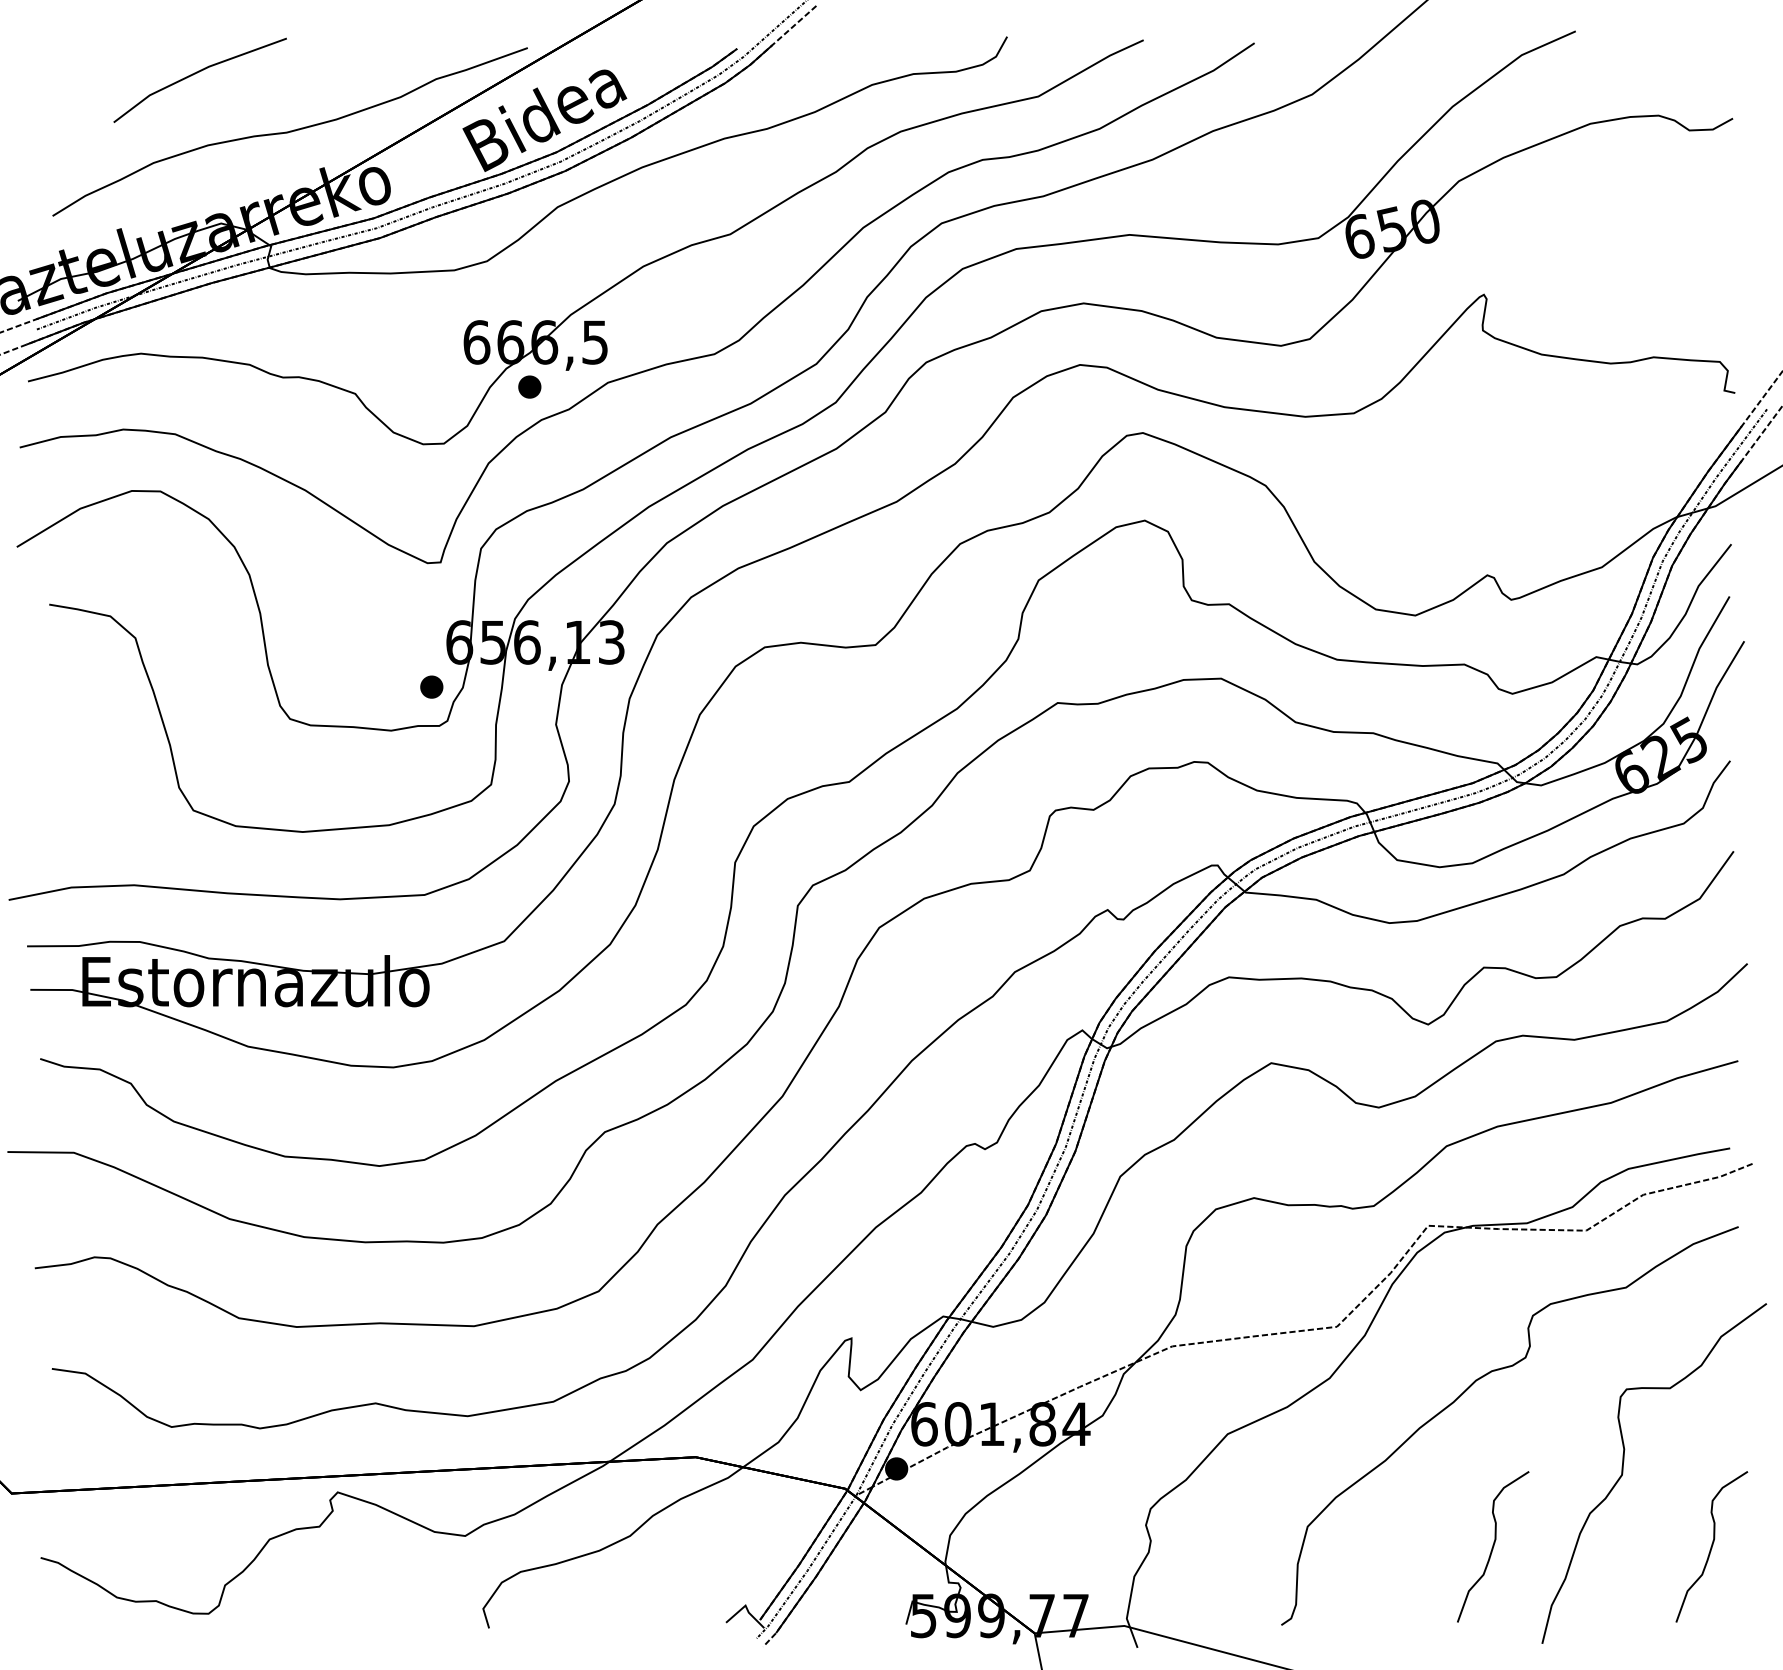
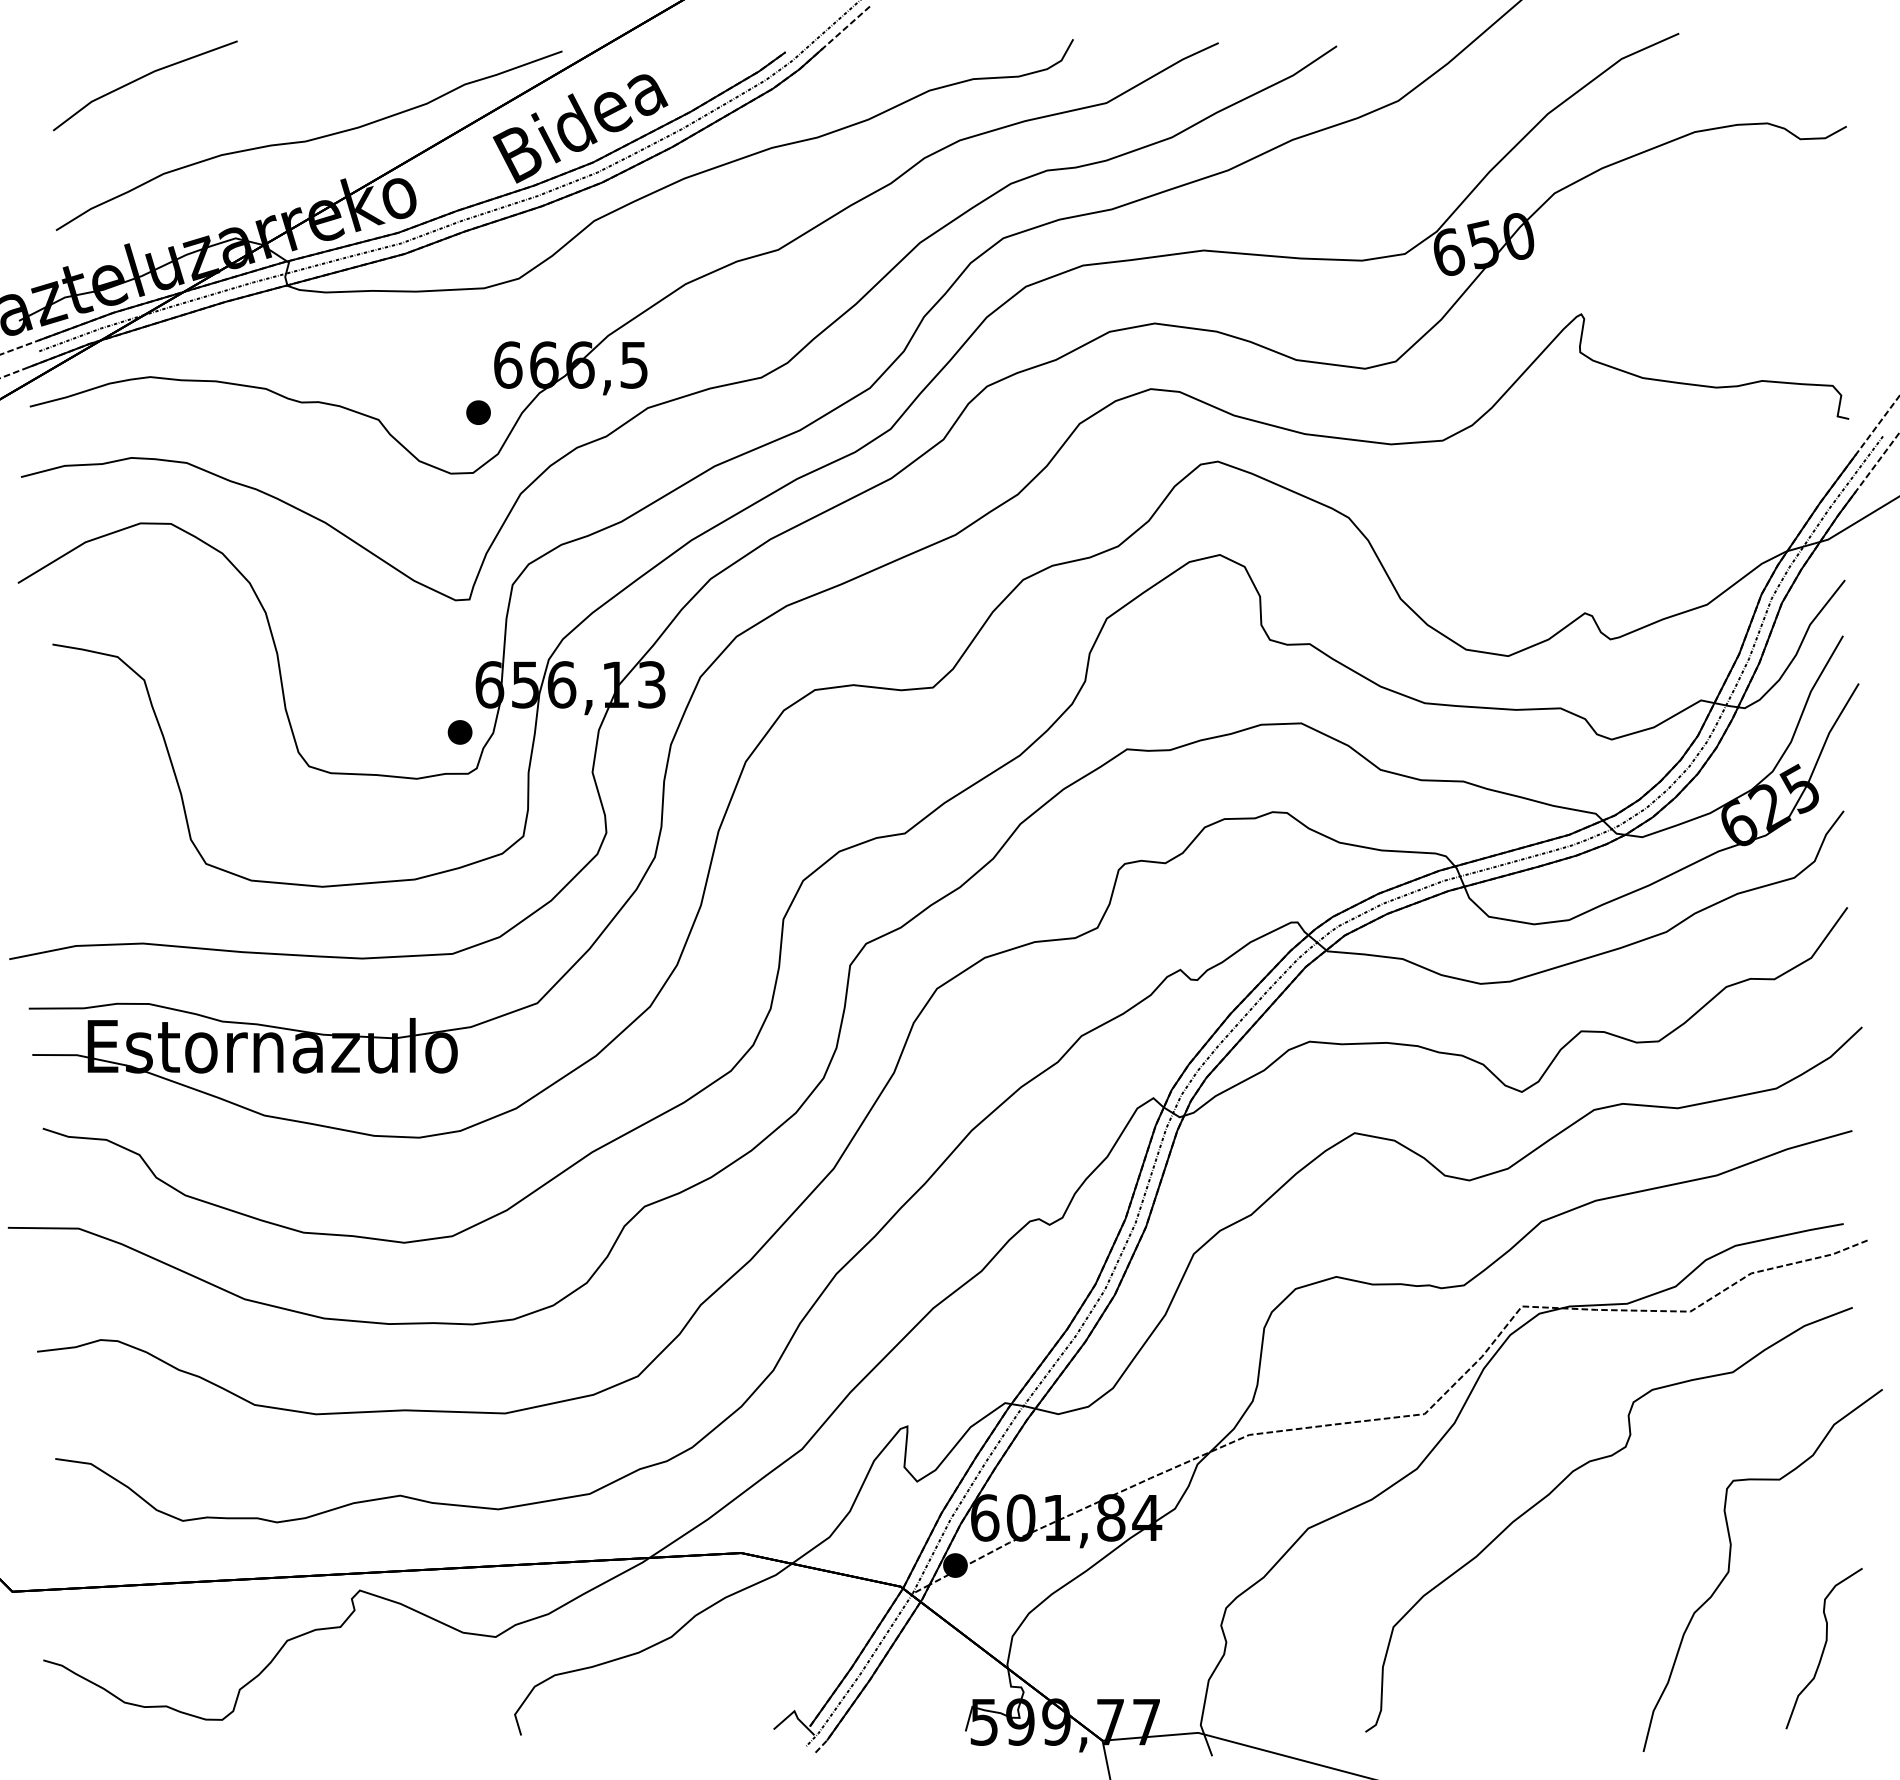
line: (197, 73) -> (142, 78), moved
part: (529, 386) -> (478, 412), moved
curve: (1492, 1546) -> (1590, 1648), removed

